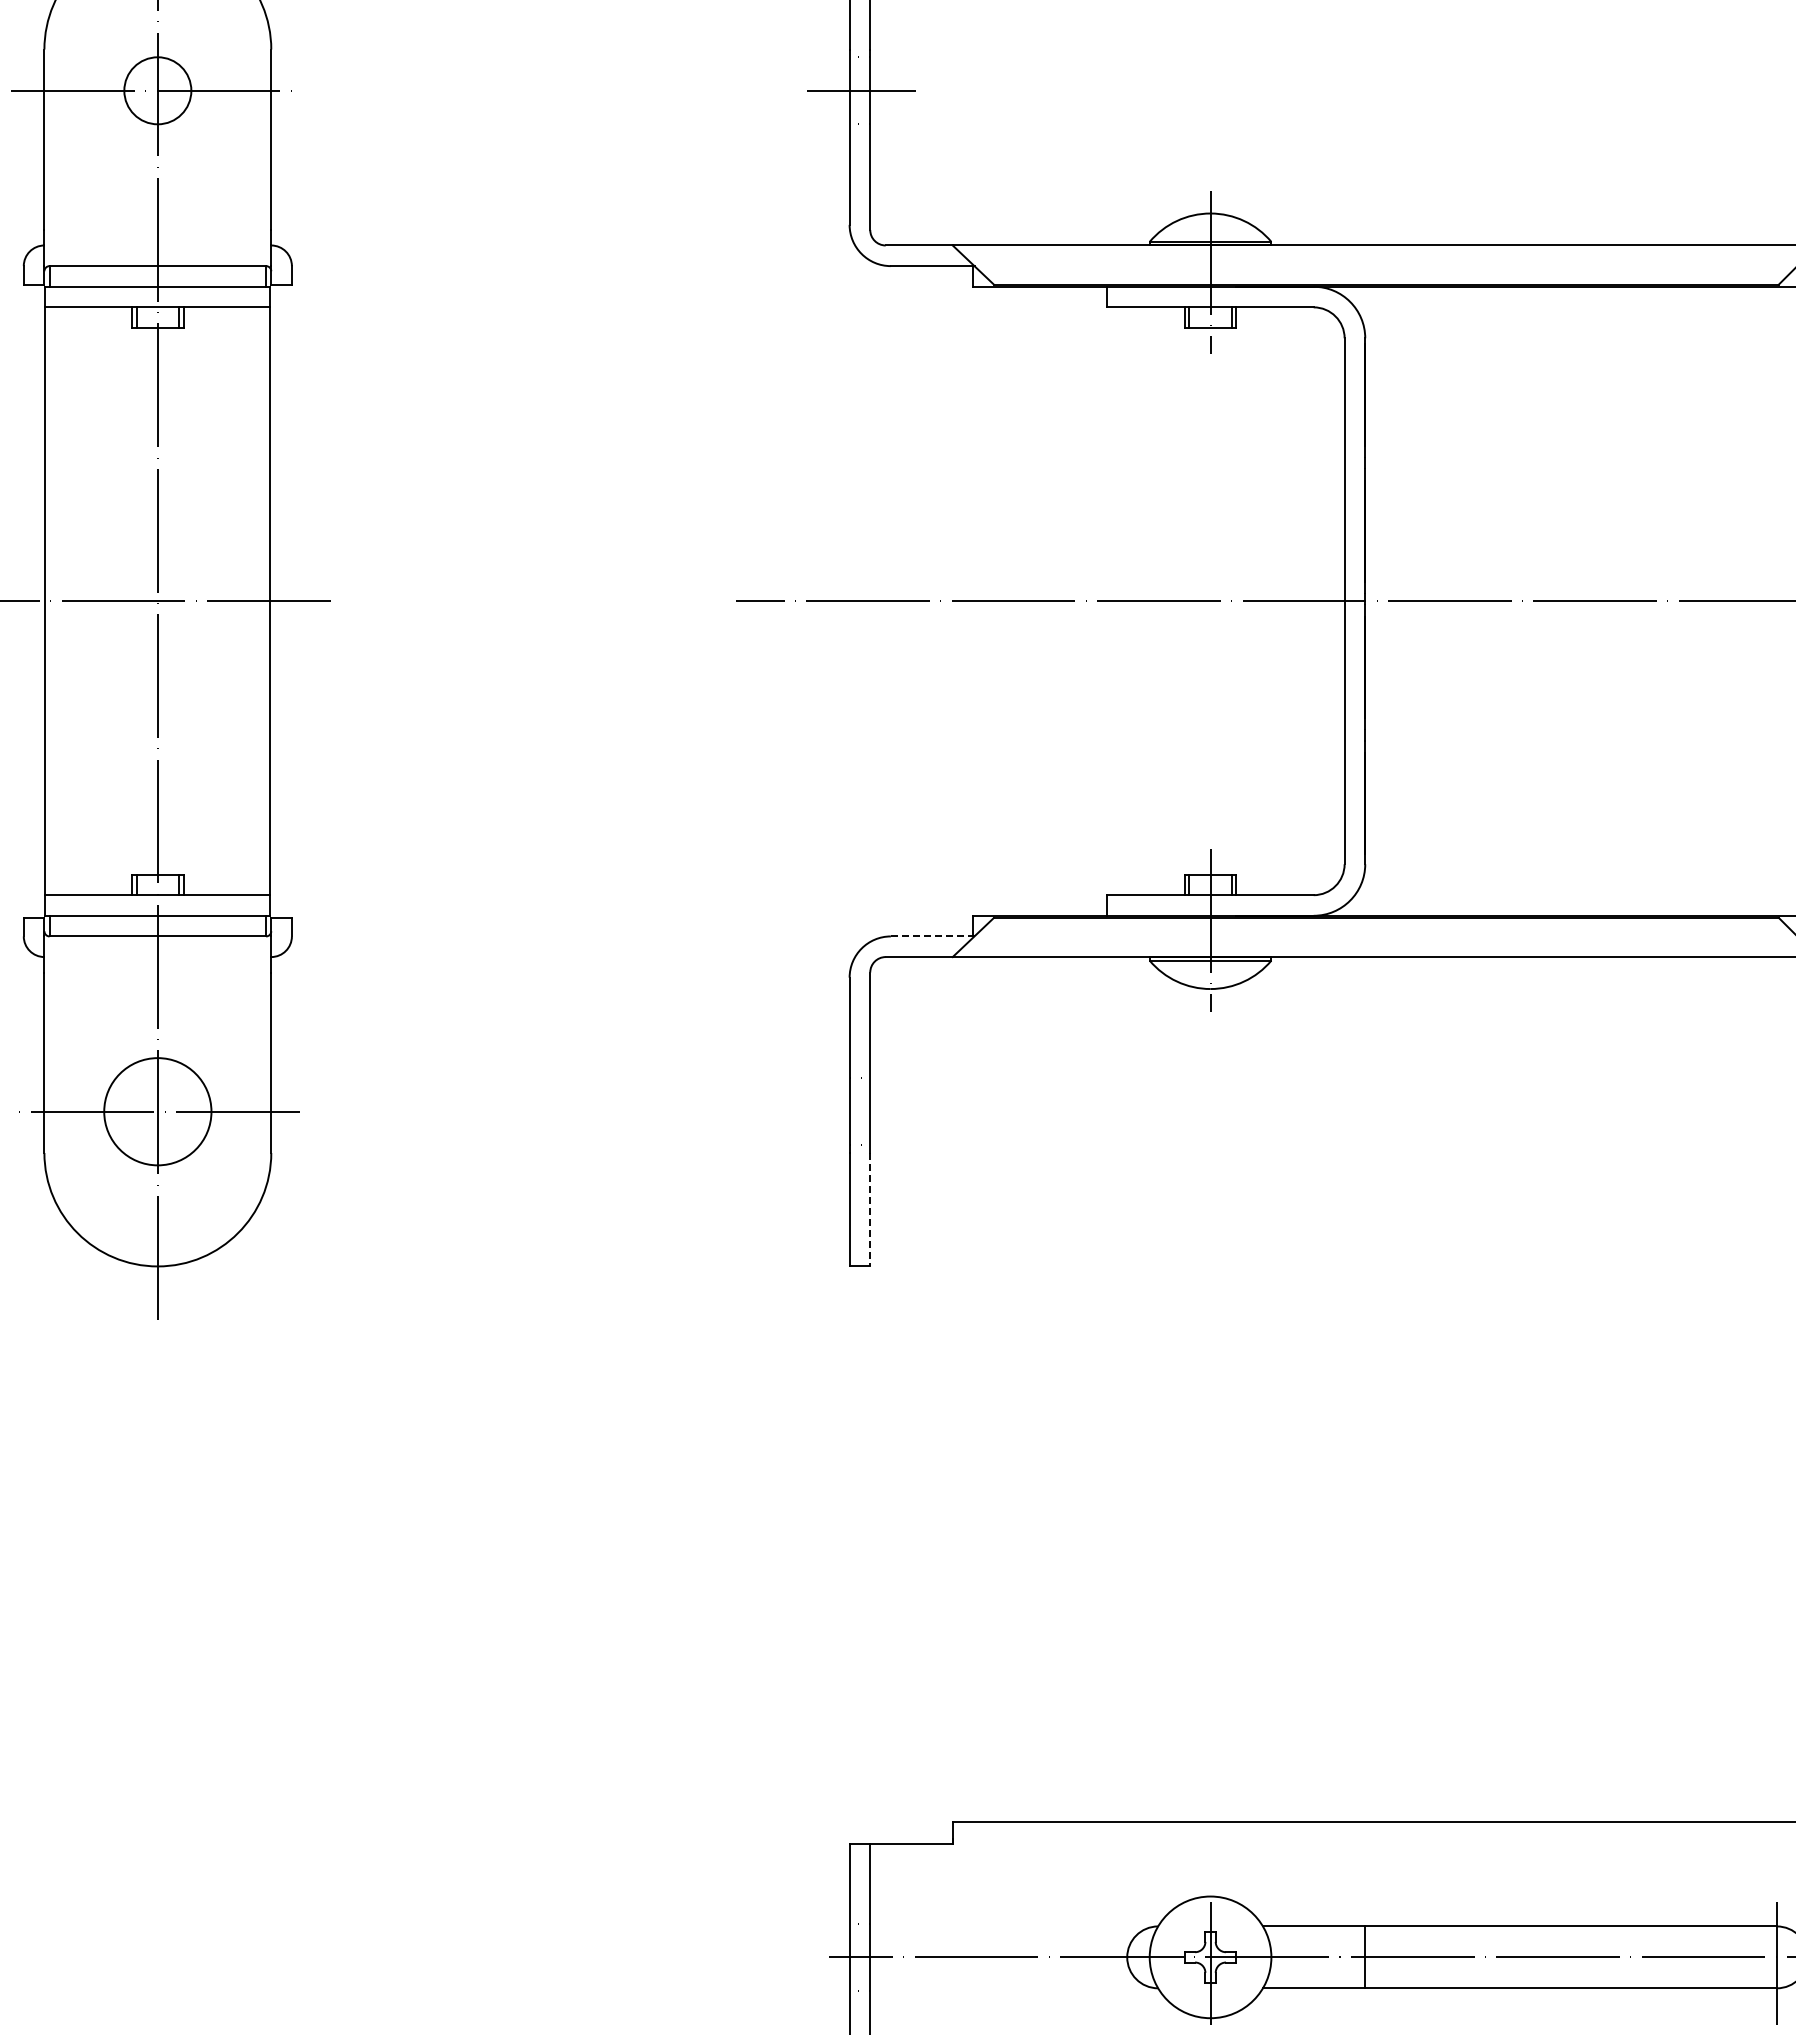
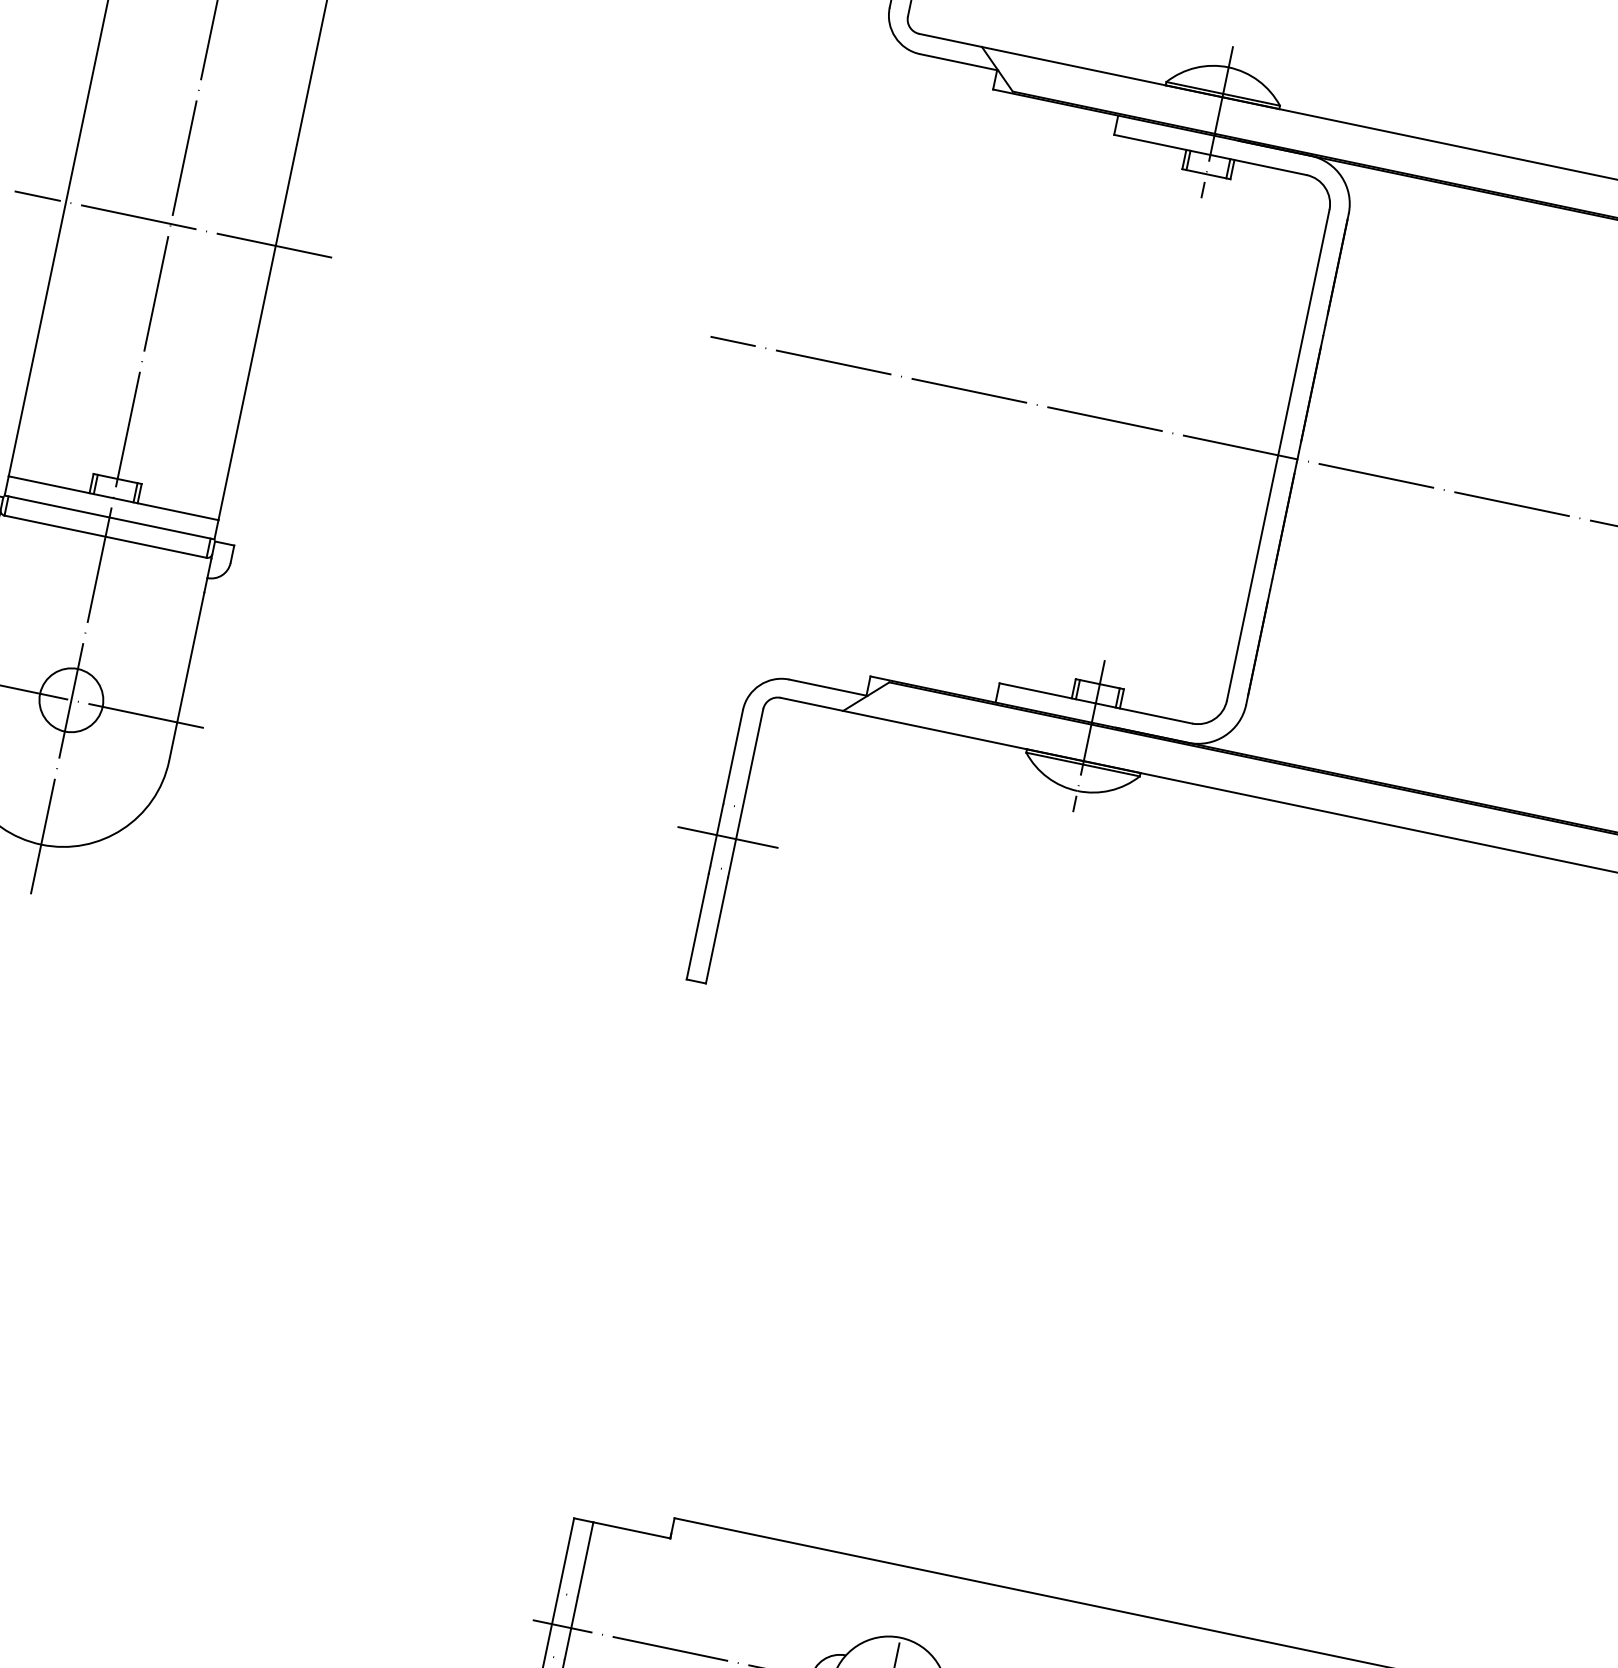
line: (932, 936) -> (828, 687), dashed -> solid
circle: (157, 1111) -> (71, 700), size x0.62
line: (861, 1111) -> (727, 837), added
line: (870, 1209) -> (717, 930), dashed -> solid

